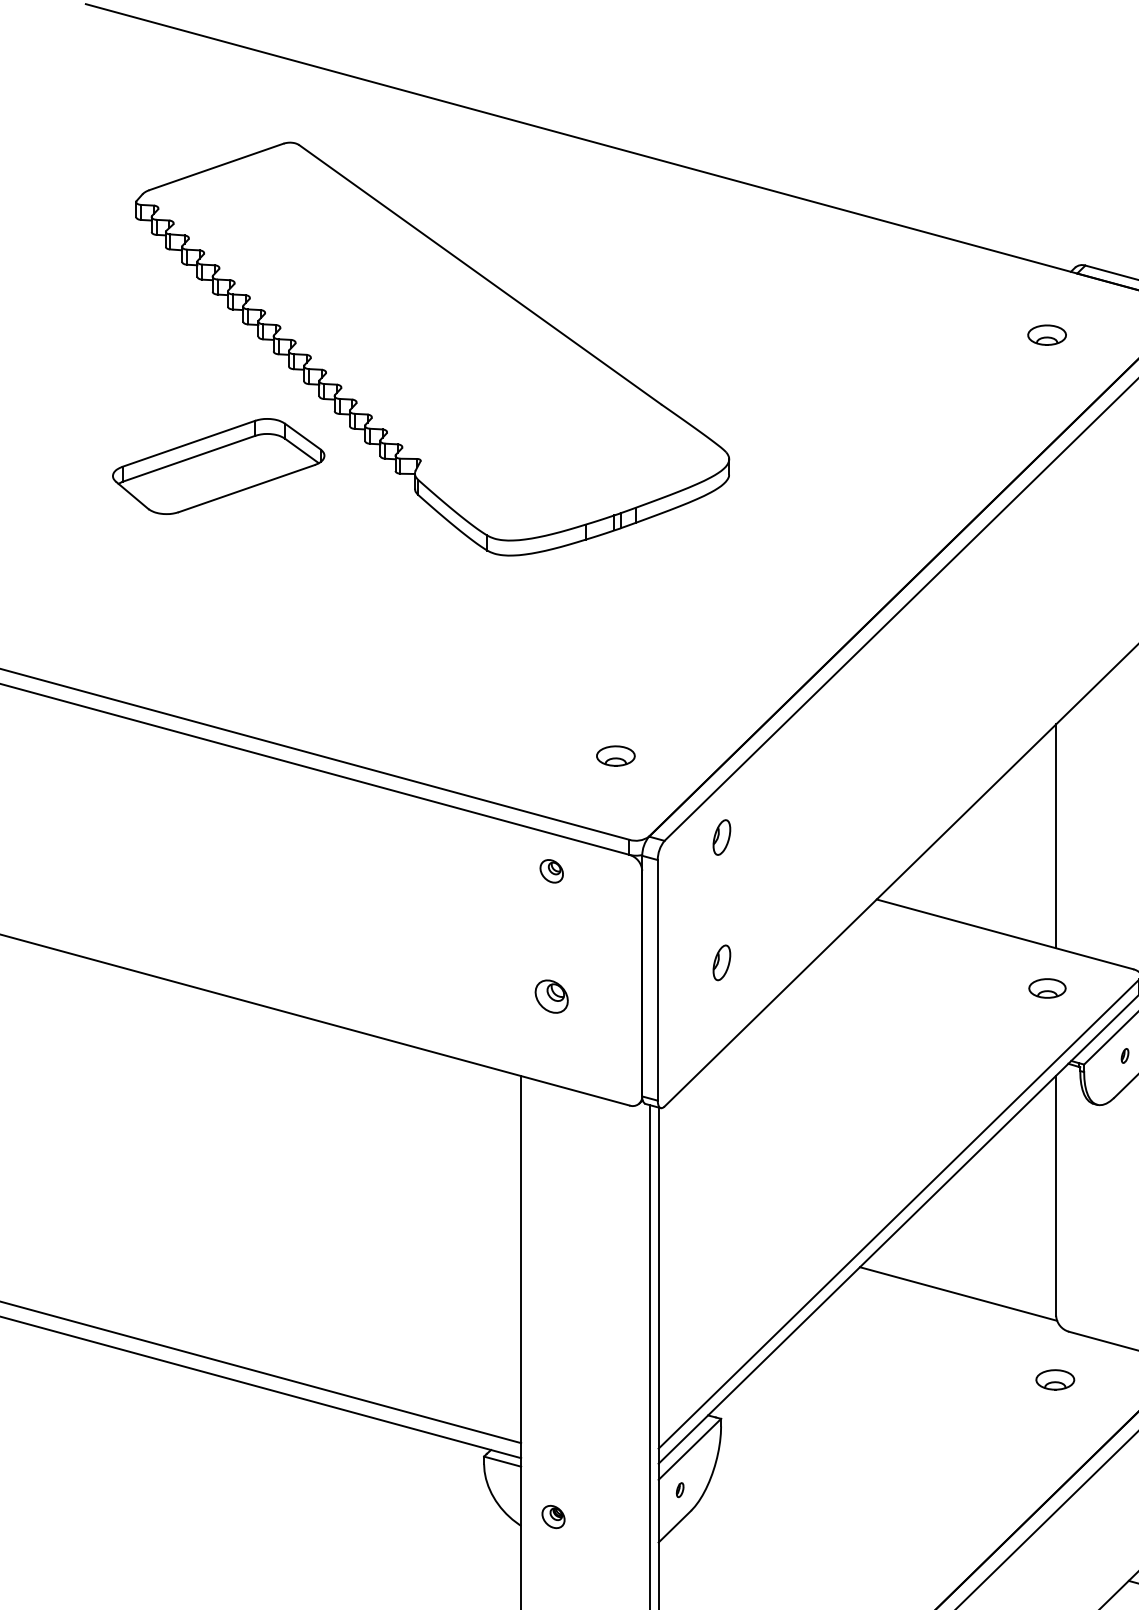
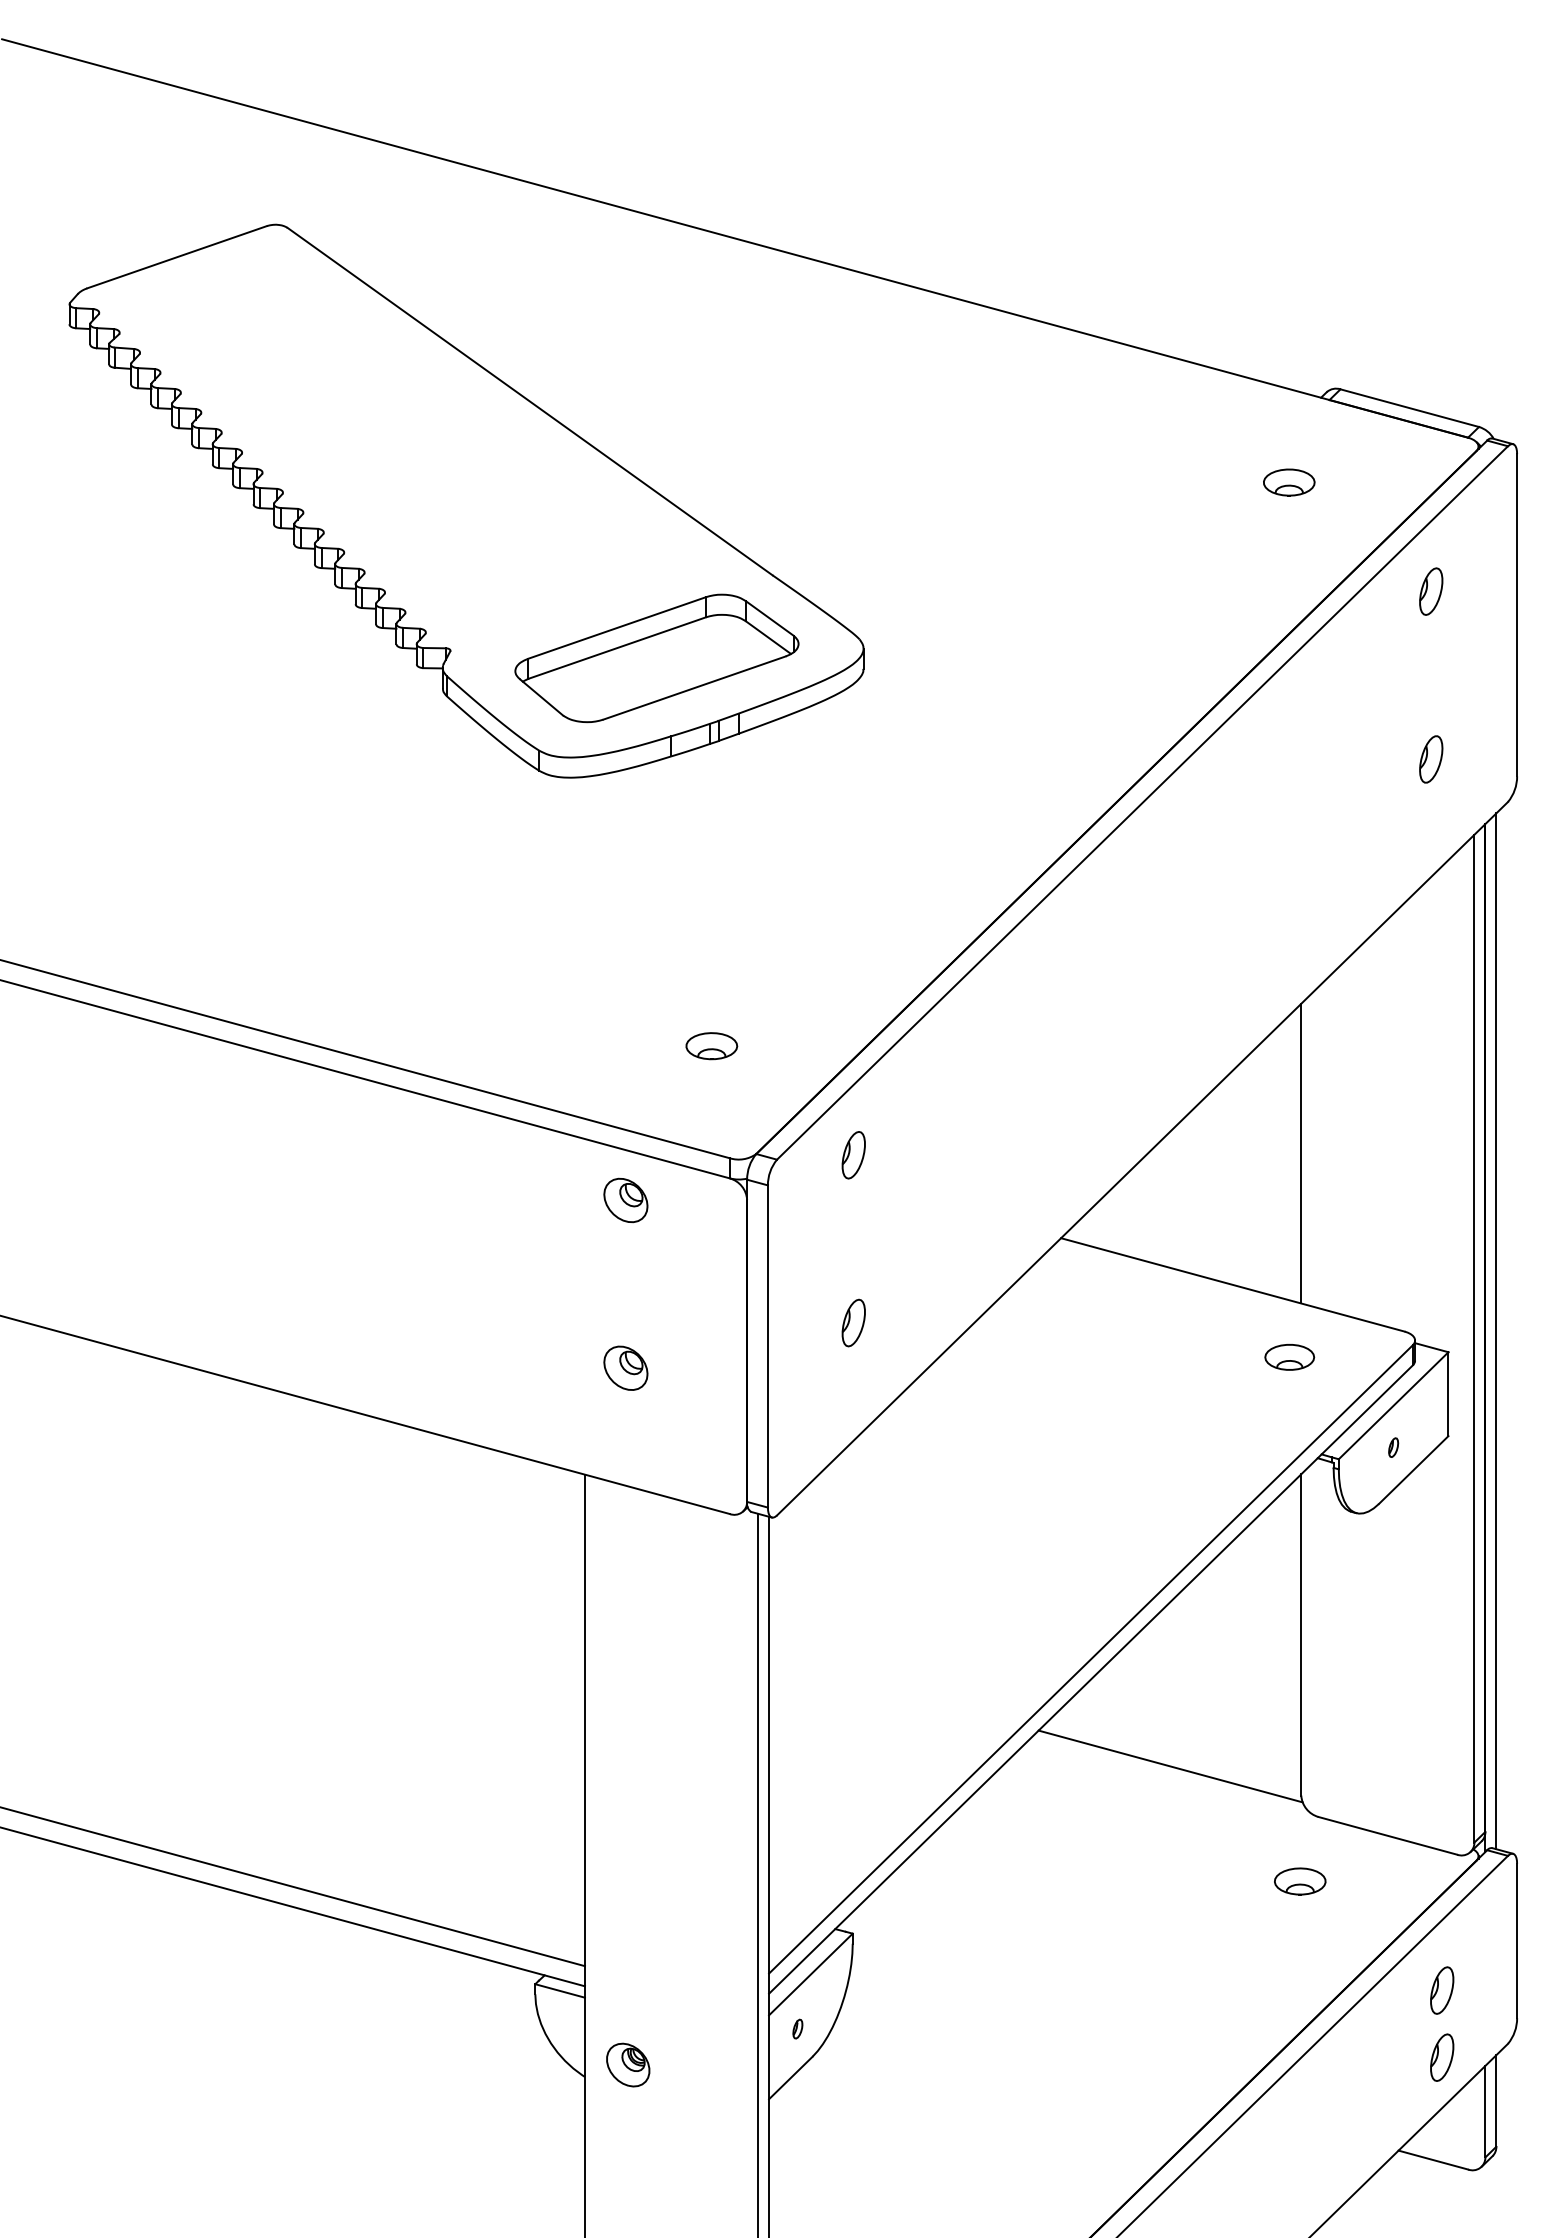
part: (218, 466) -> (656, 658), moved
part: (551, 871) -> (625, 1200), size x1.43
part: (553, 1516) -> (628, 2064), size x1.43

